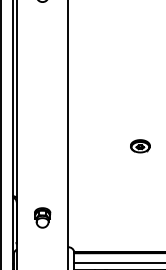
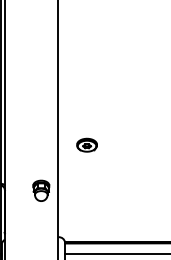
part: (140, 146) -> (87, 145), moved
part: (42, 217) -> (41, 190), moved

